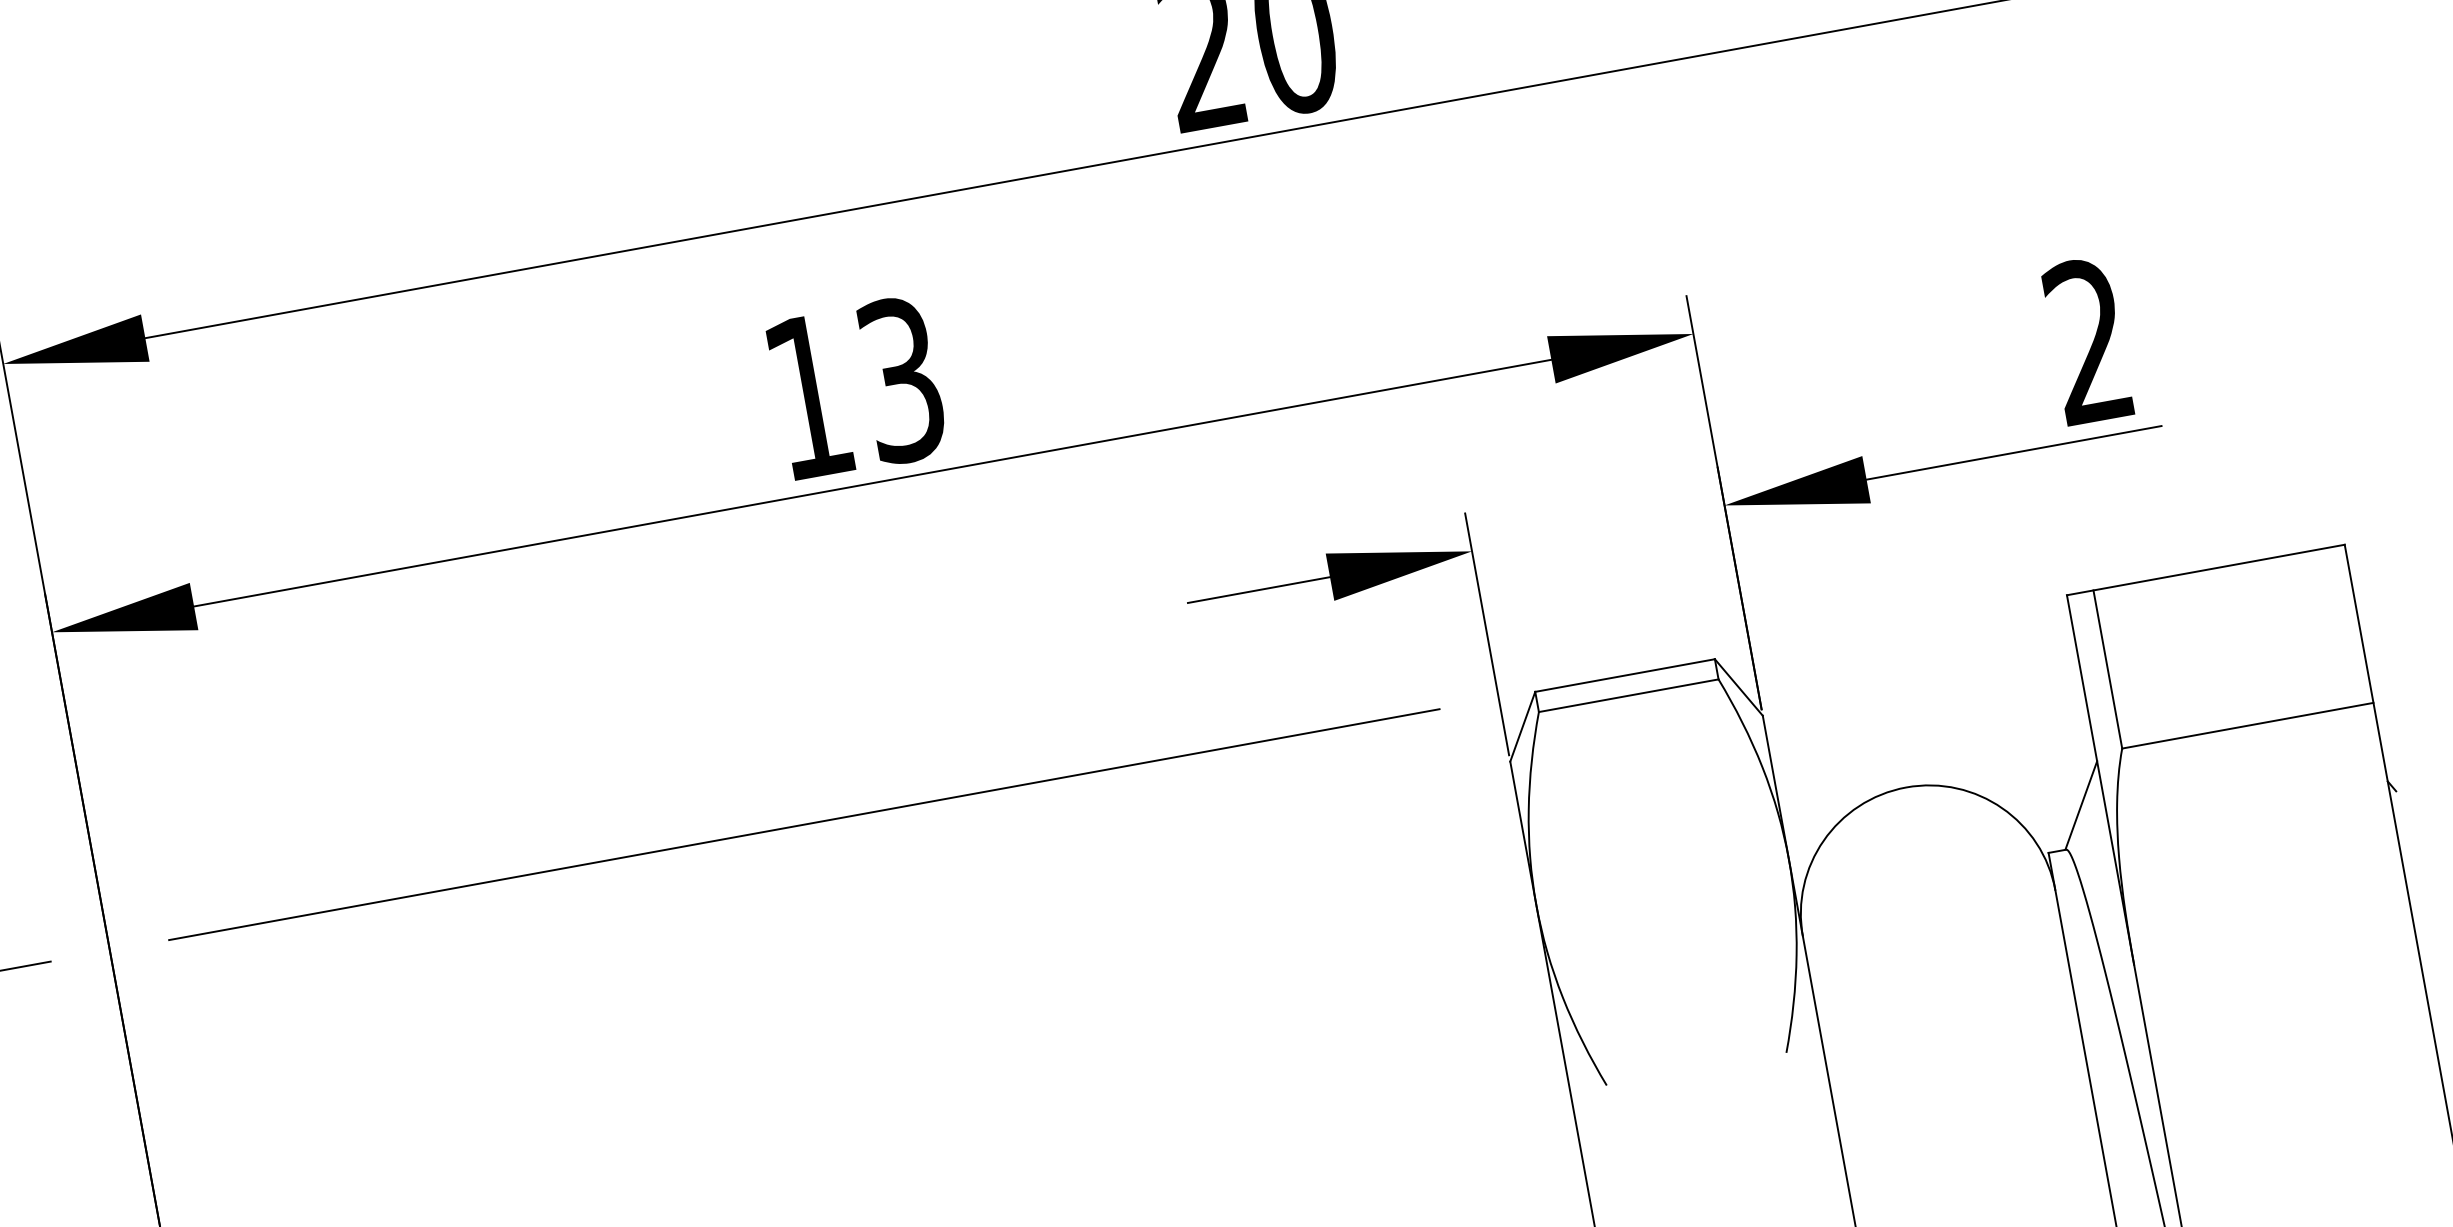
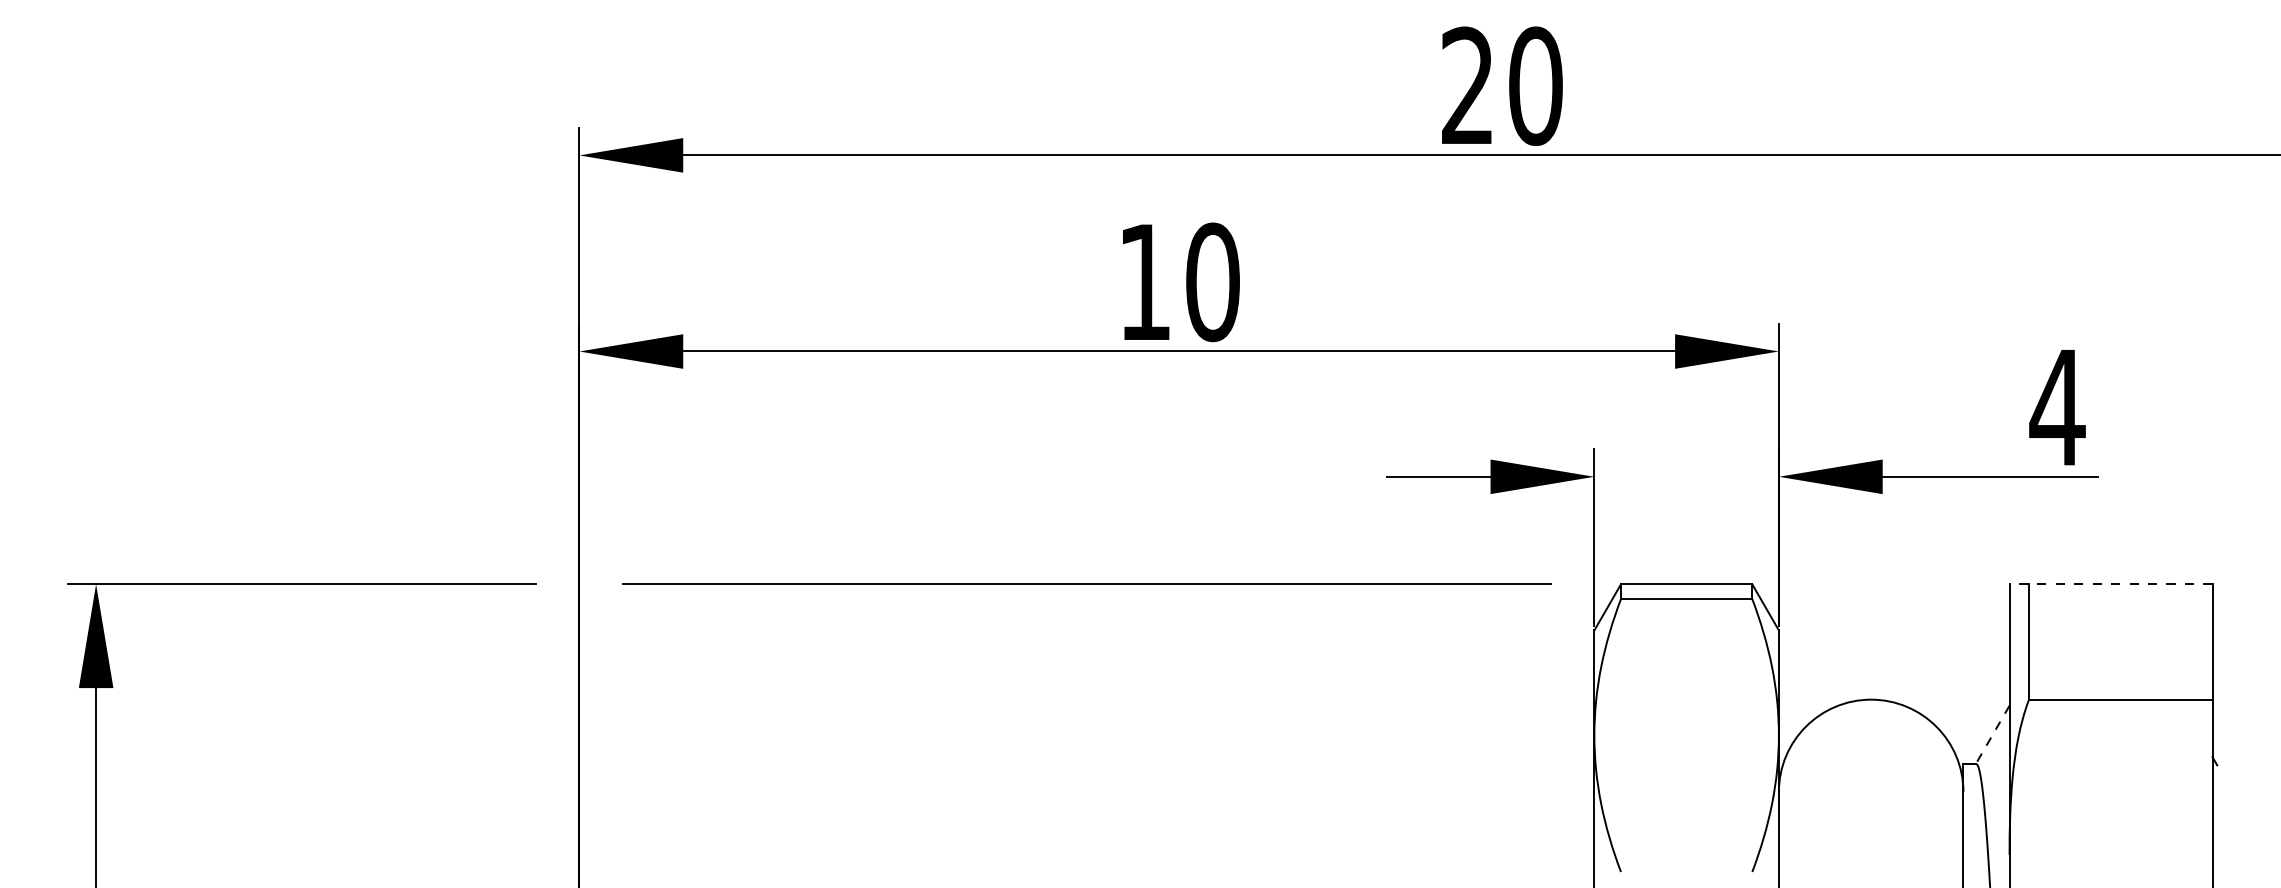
text: (2088, 339) -> (2057, 406), 2 -> 4
text: (901, 380) -> (1212, 282), 13 -> 10
line: (2205, 570) -> (2110, 584), solid -> dashed
line: (2080, 804) -> (1992, 734), solid -> dashed

